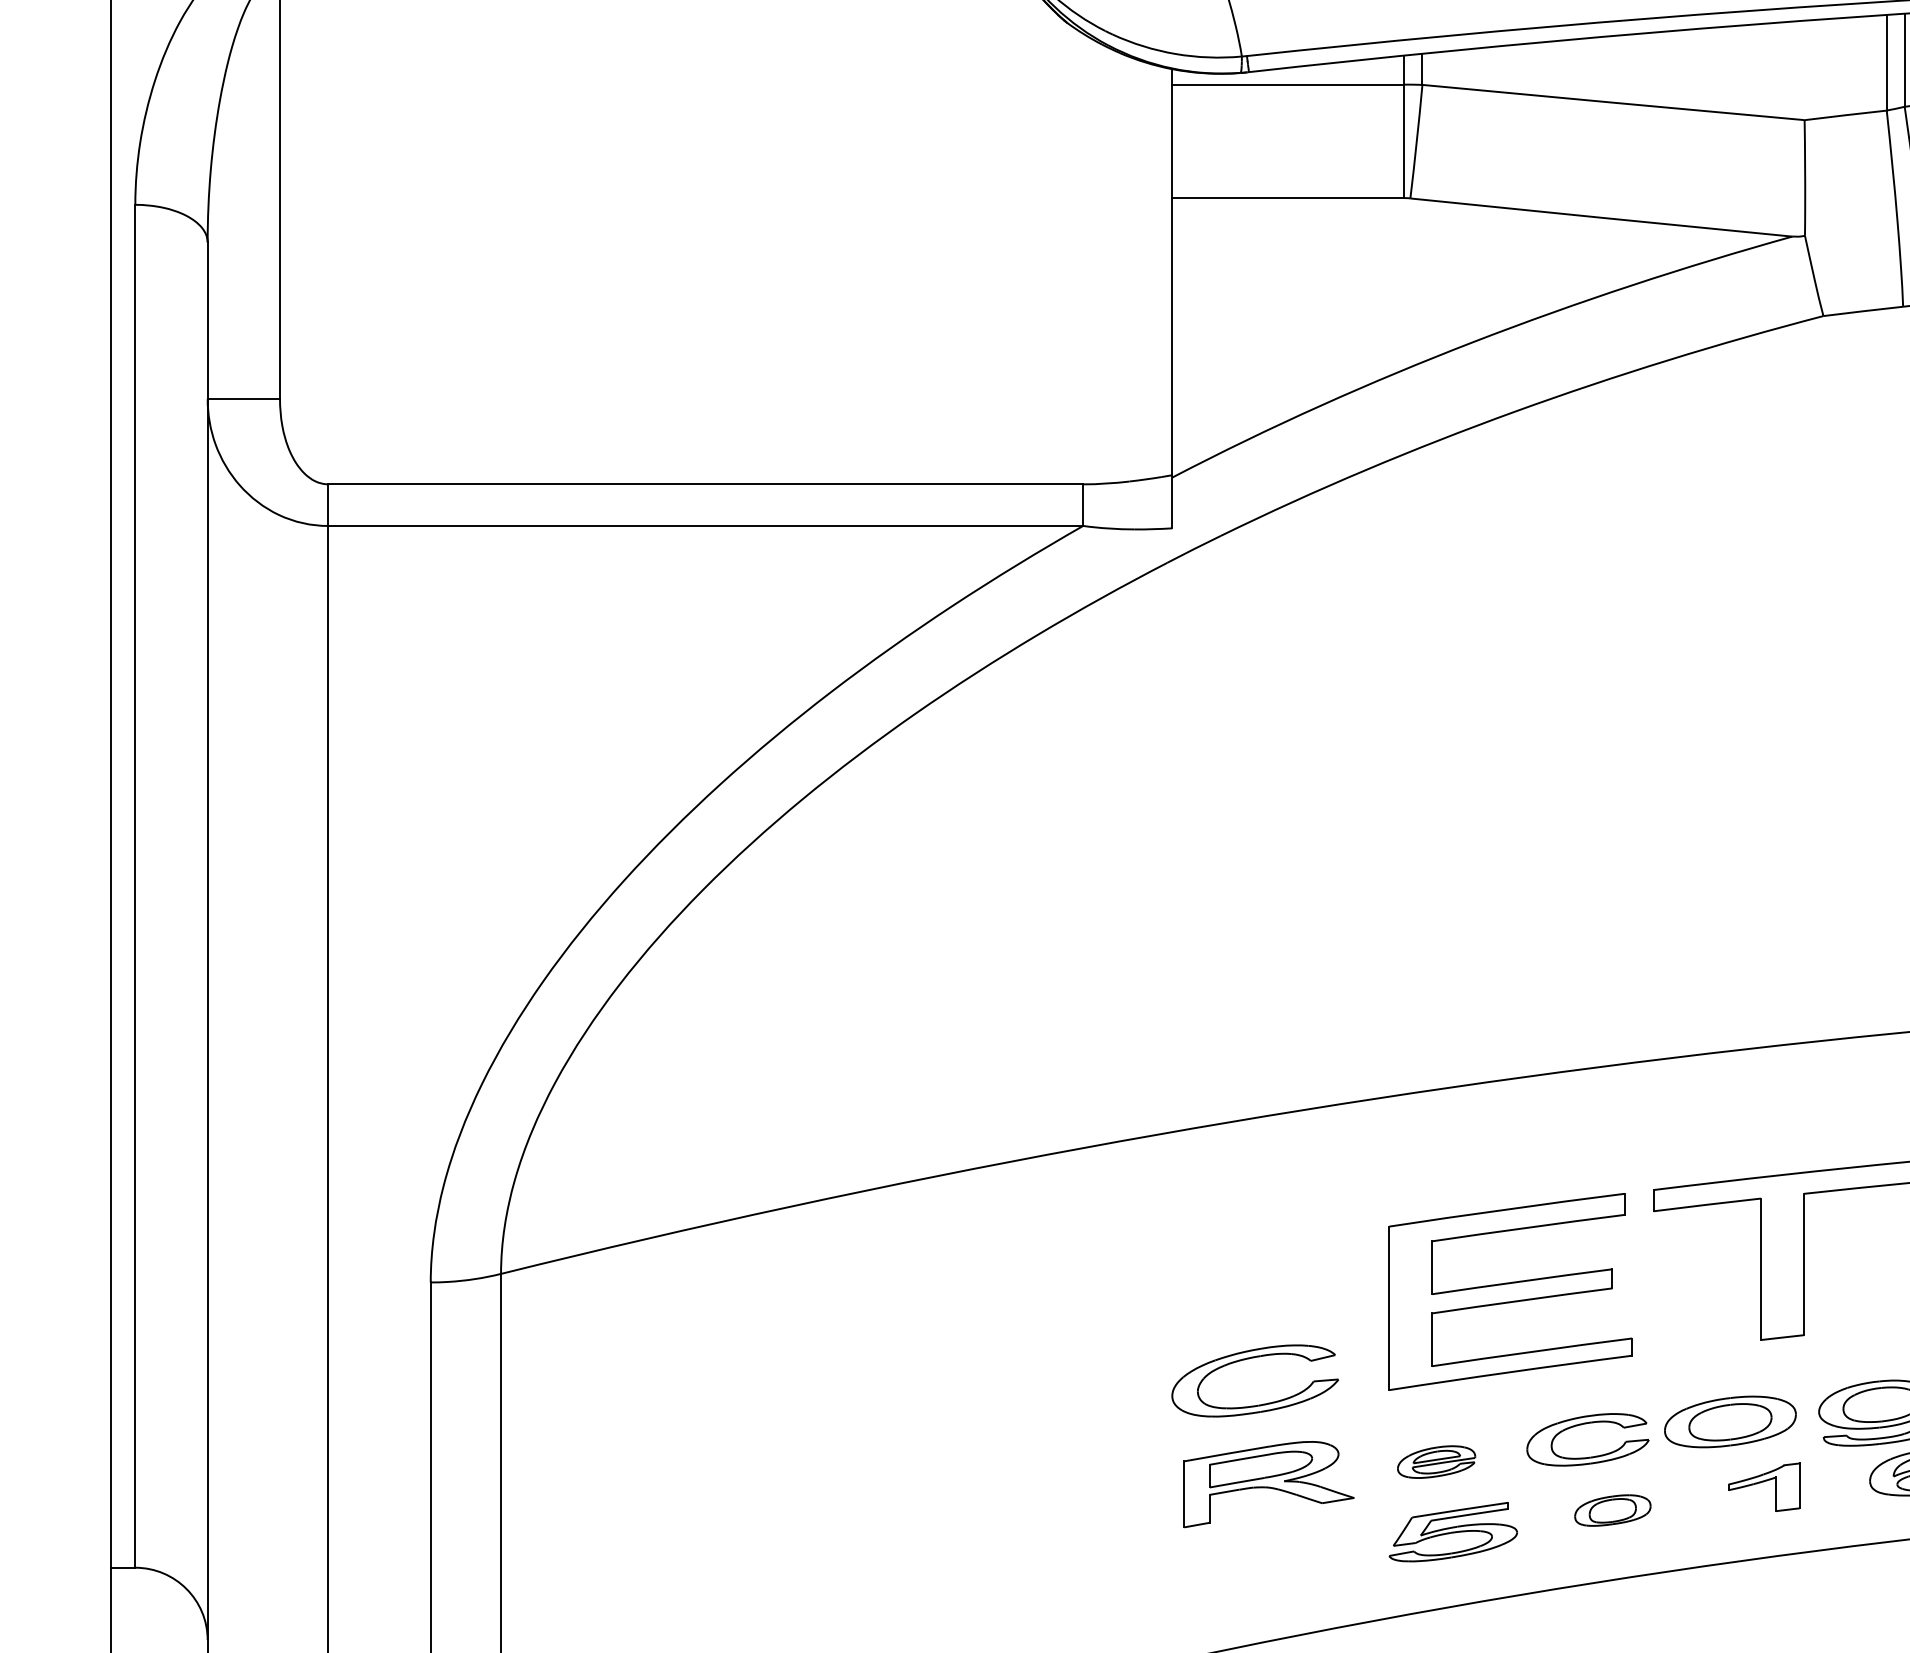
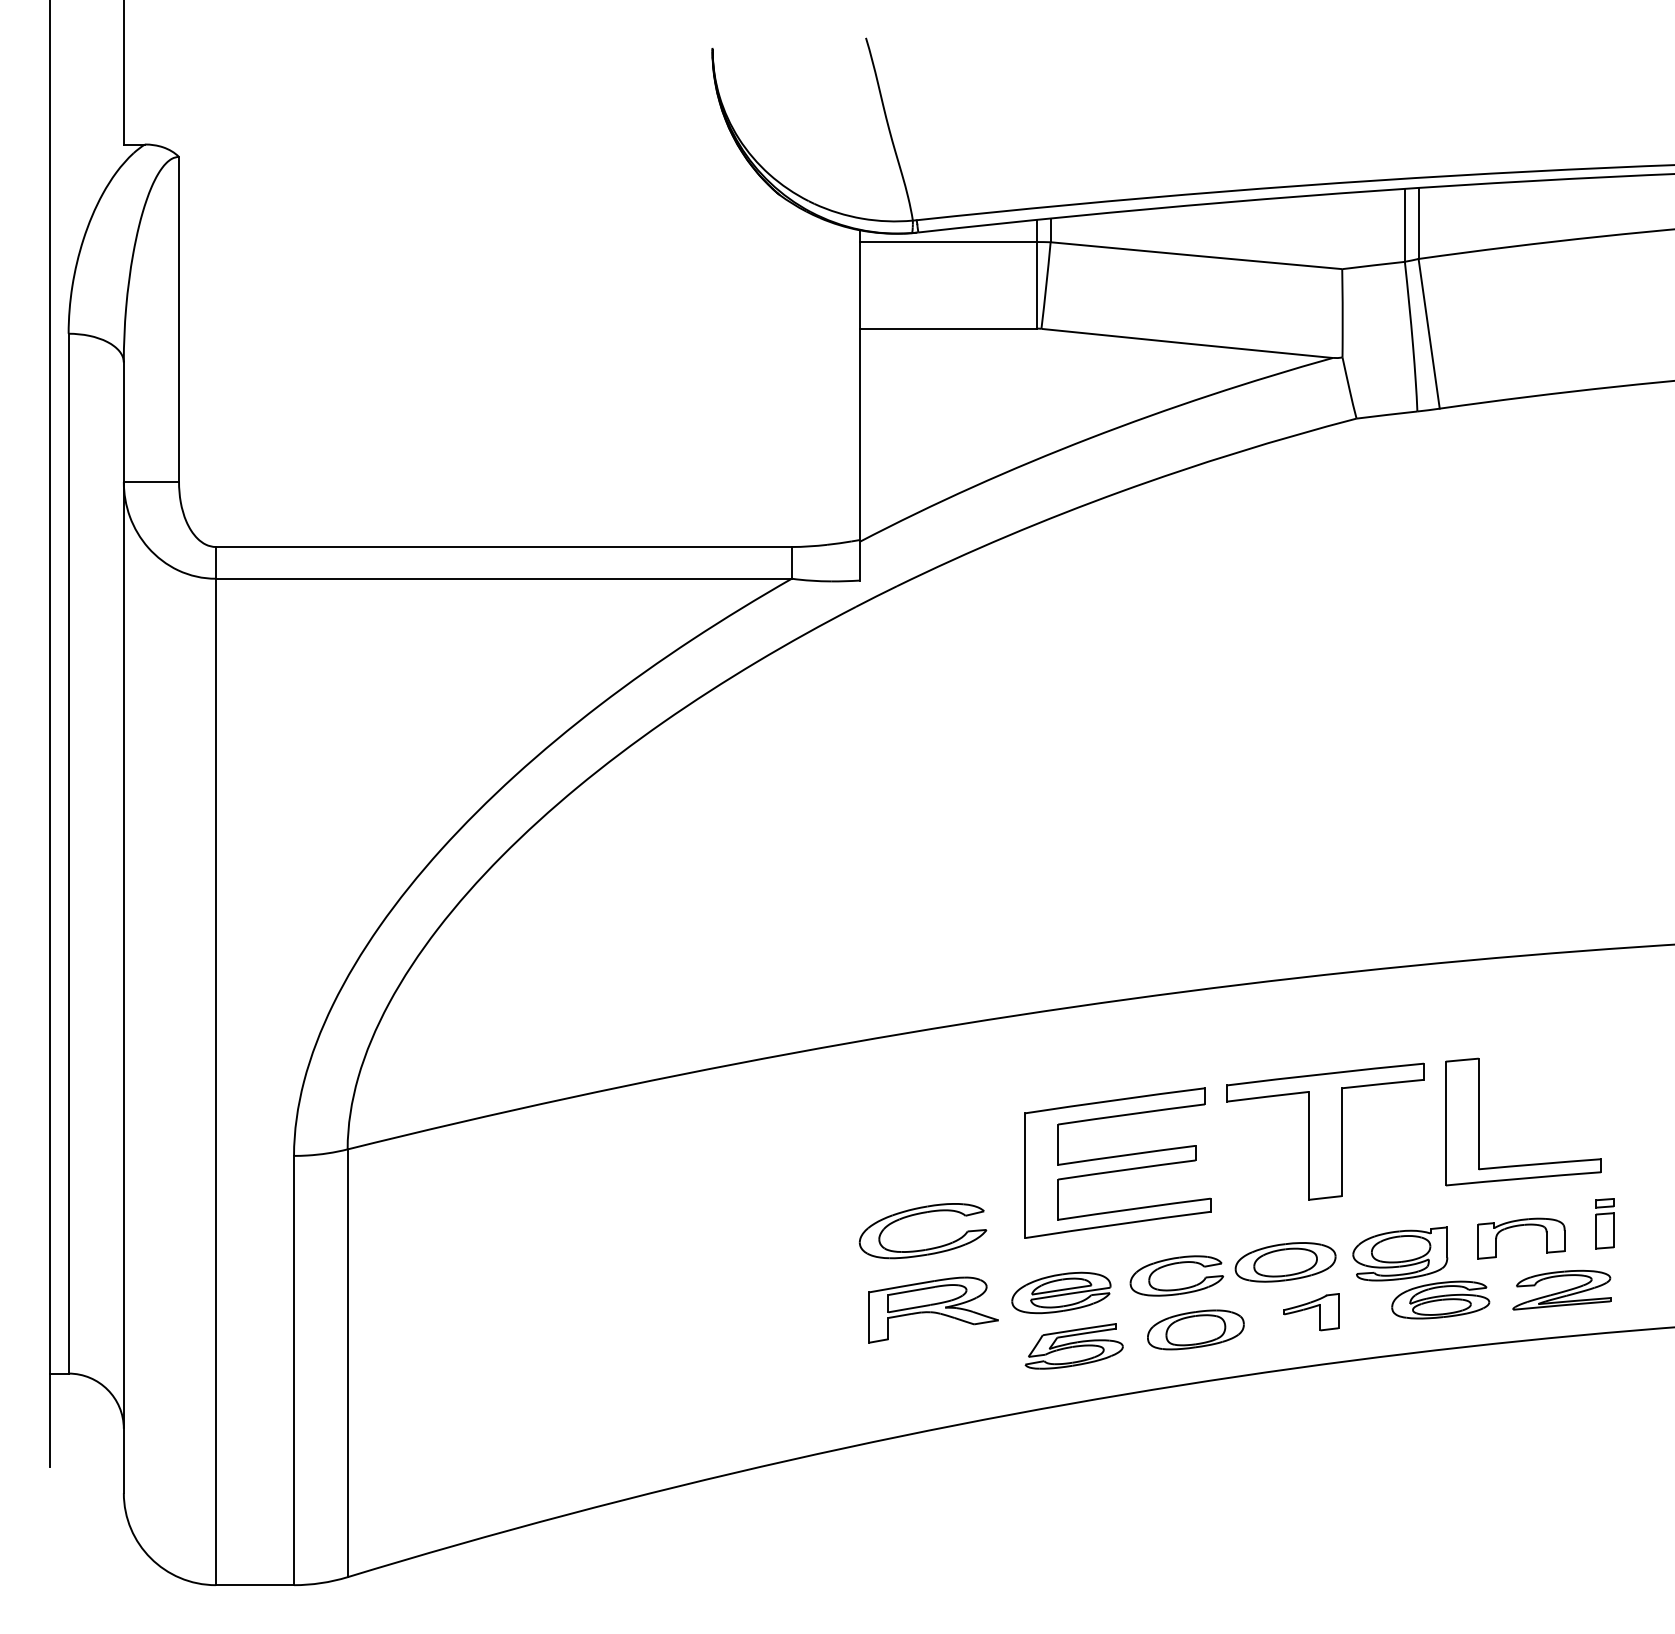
part: (1436, 1461) -> (1061, 1292), size x1.67
part: (1612, 1509) -> (1195, 1329), size x1.67

